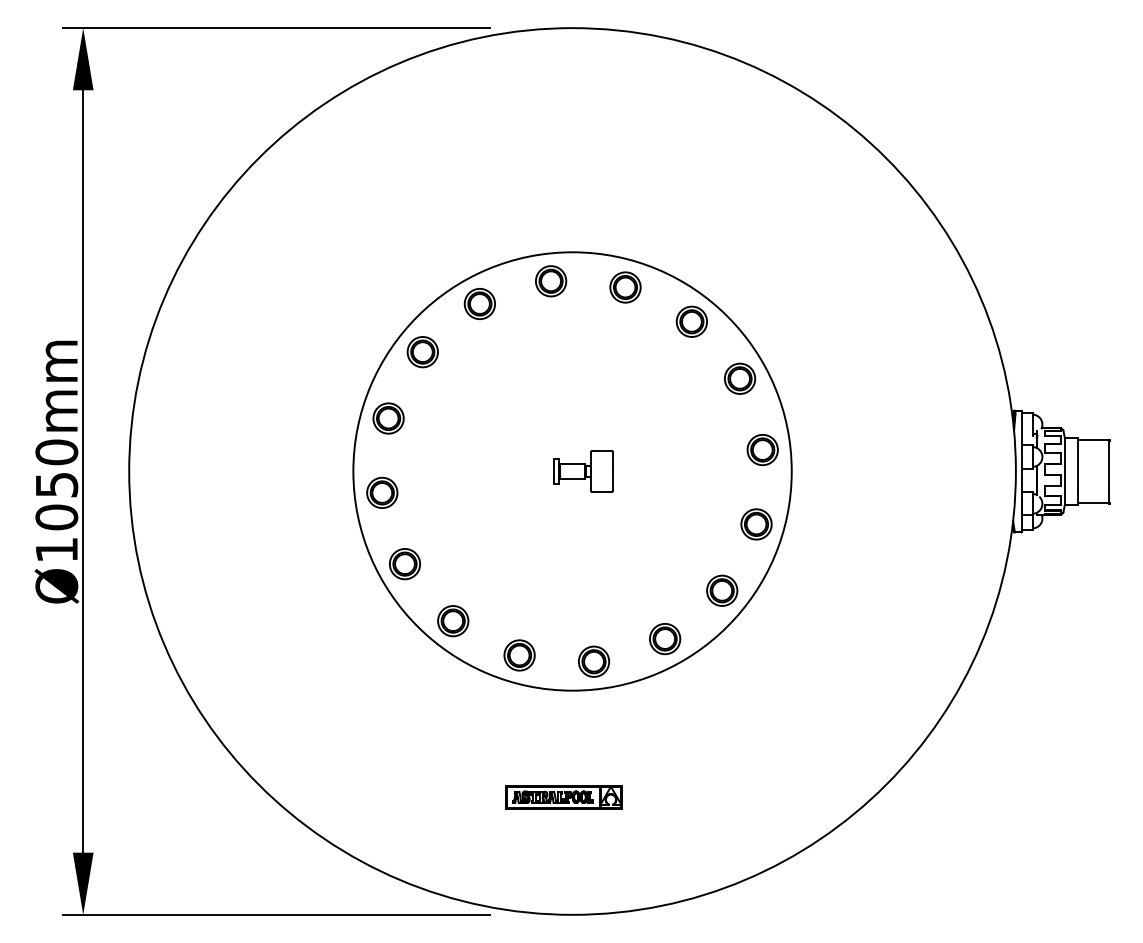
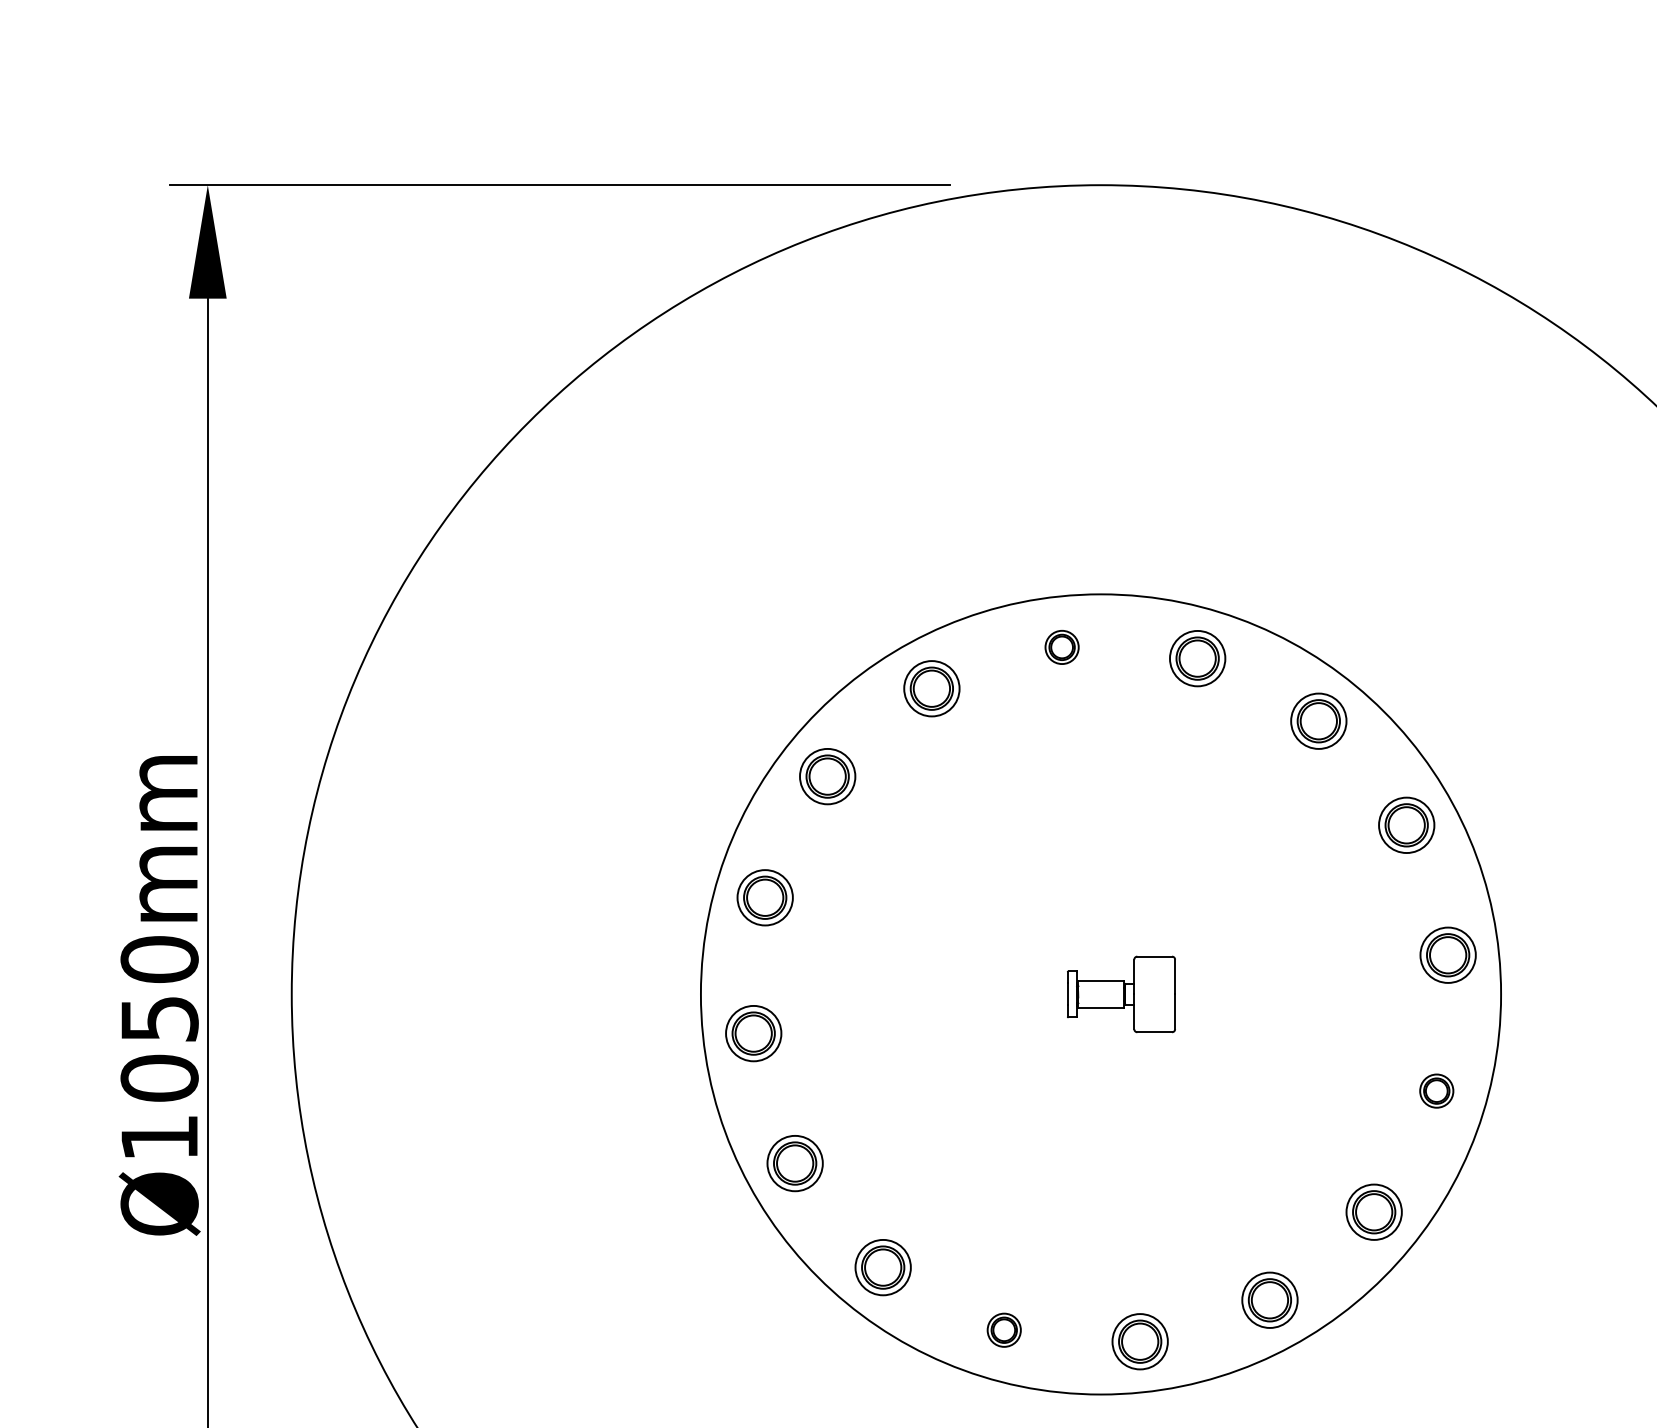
part: (551, 281) -> (1062, 647), size x0.6
part: (756, 524) -> (1436, 1091), size x0.6
part: (519, 655) -> (1004, 1330), size x0.6

